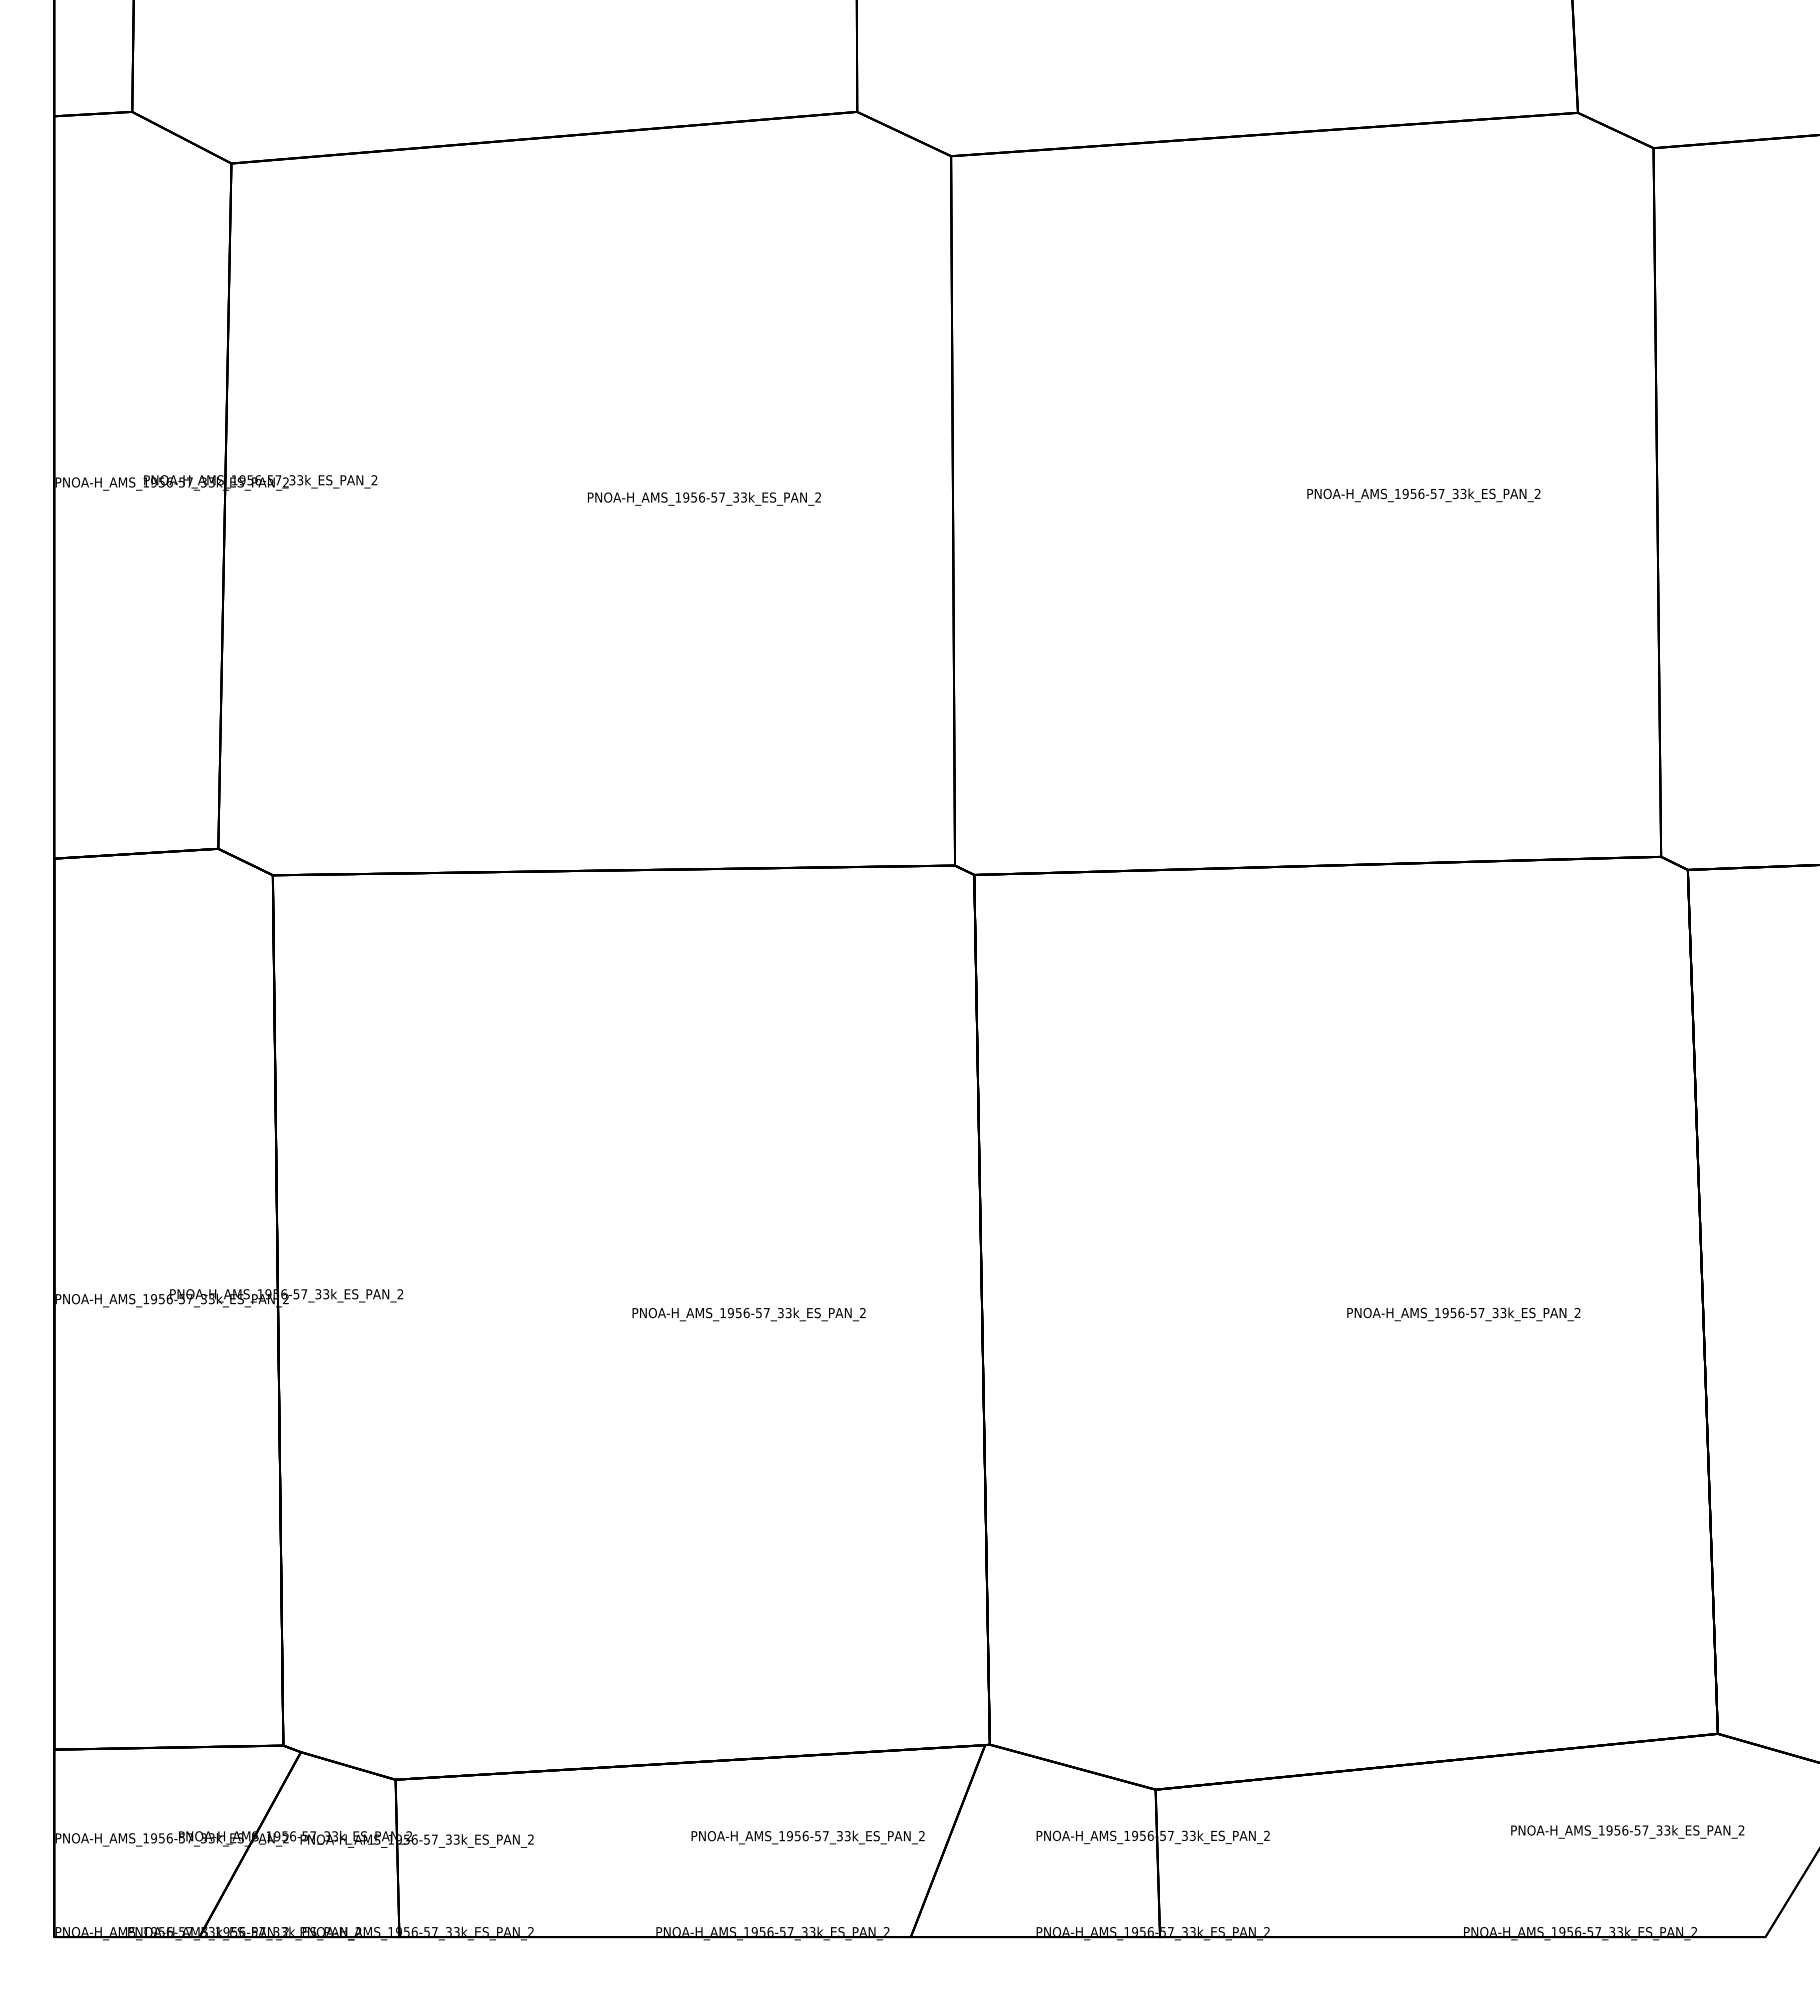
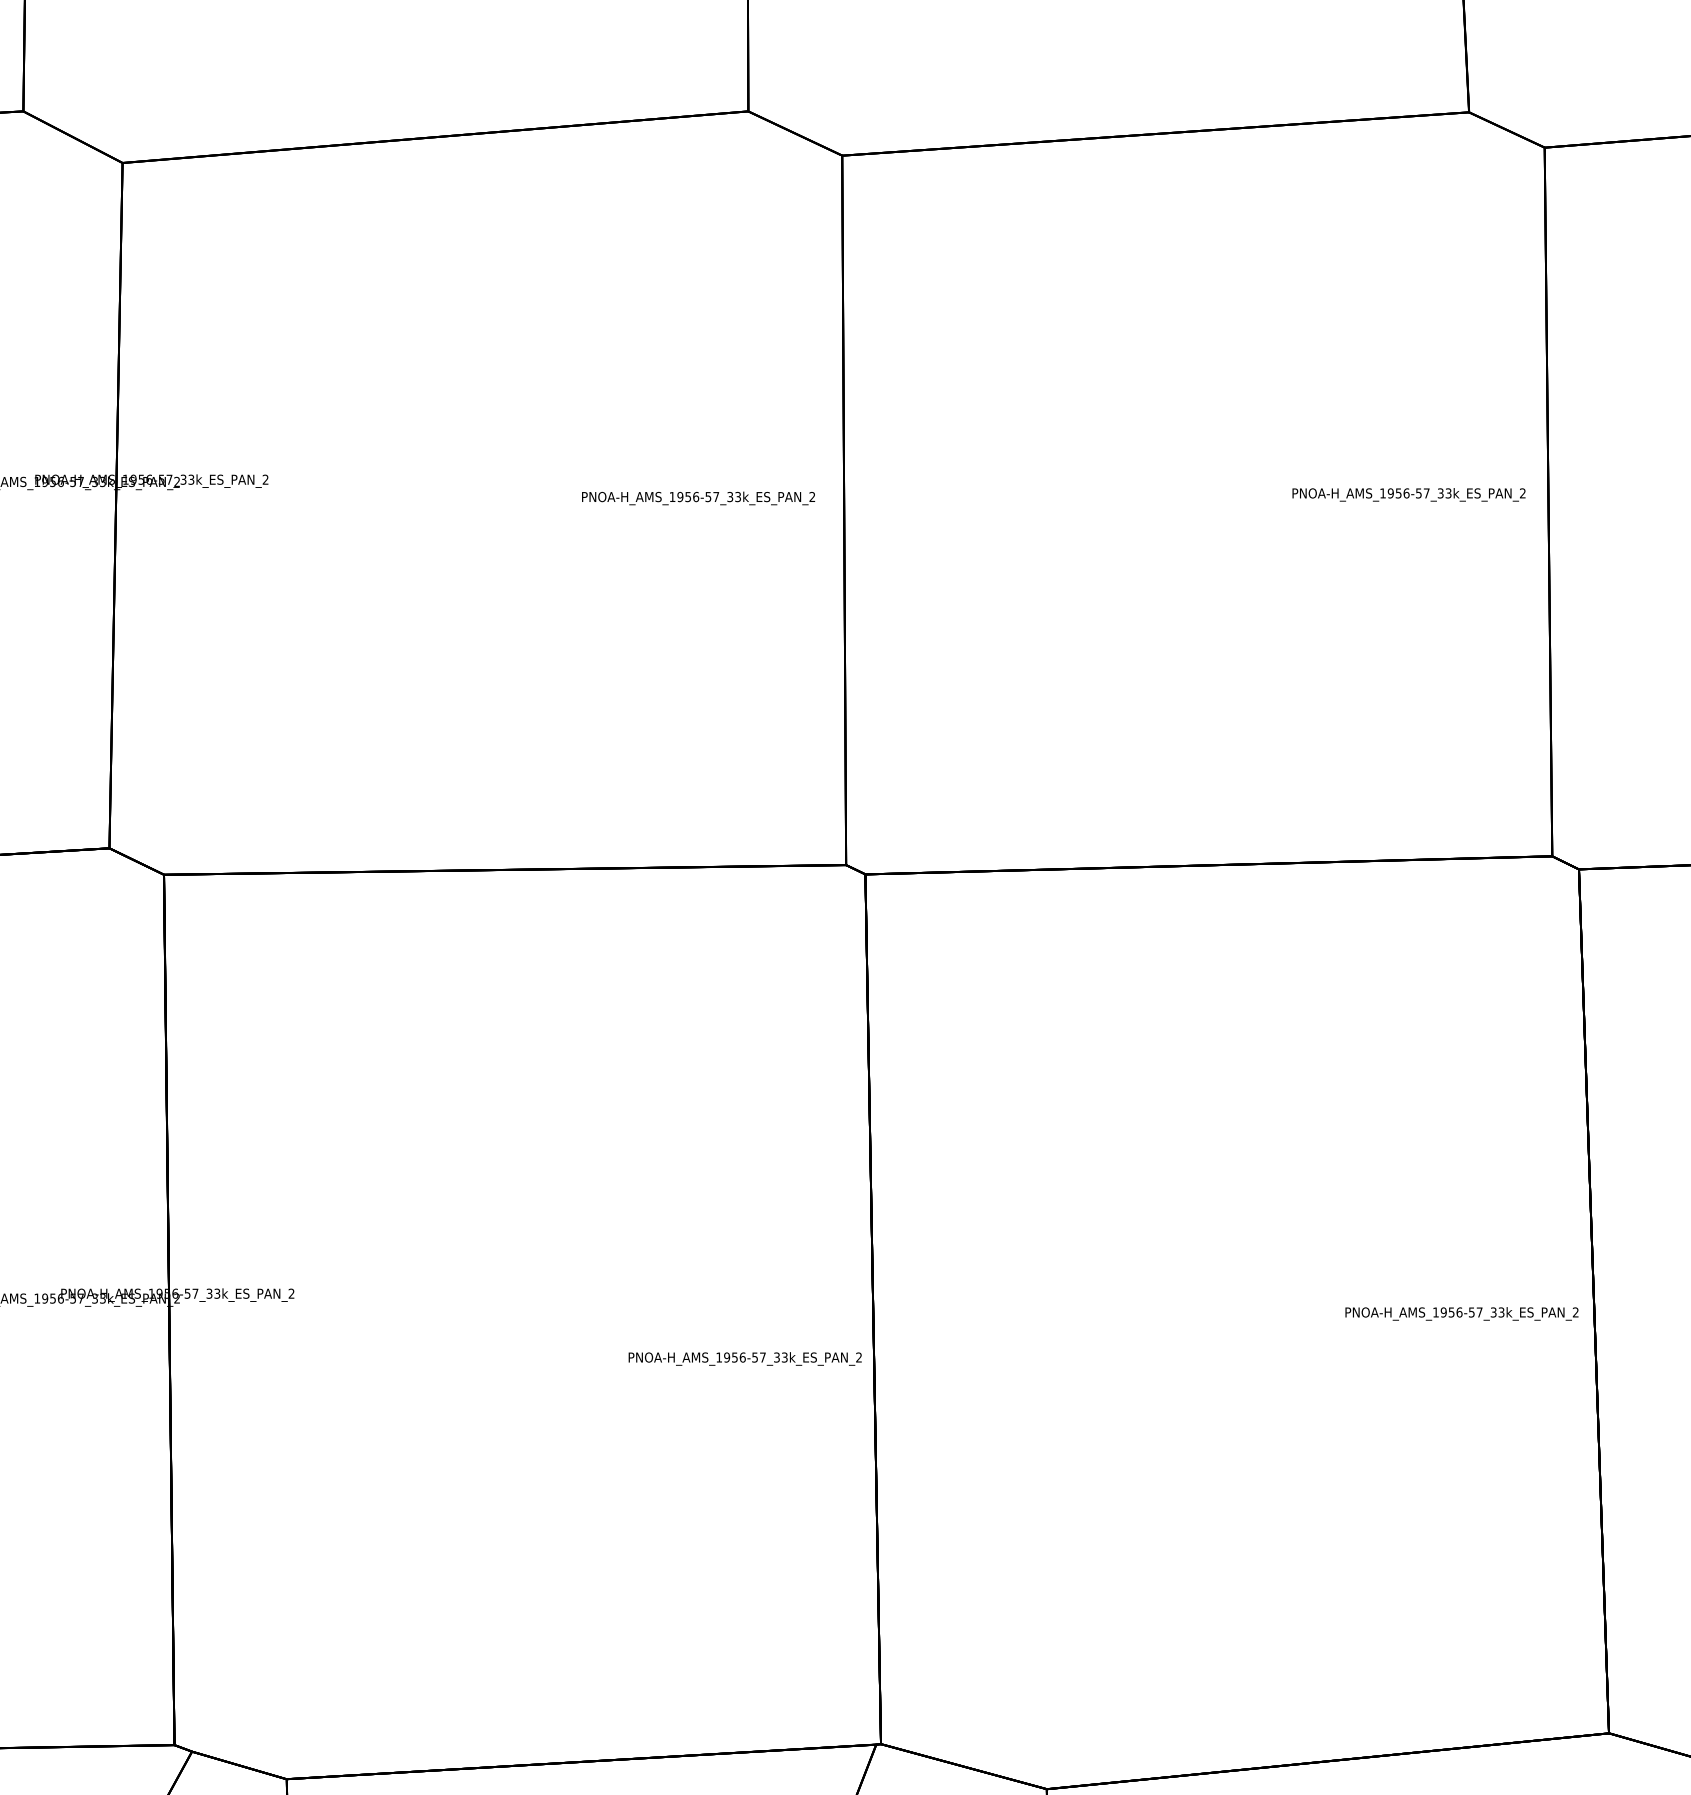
text: (1423, 495) -> (1408, 494), moved
text: (703, 498) -> (697, 497), moved
text: (748, 1314) -> (744, 1358), moved
text: (1463, 1314) -> (1461, 1313), moved

